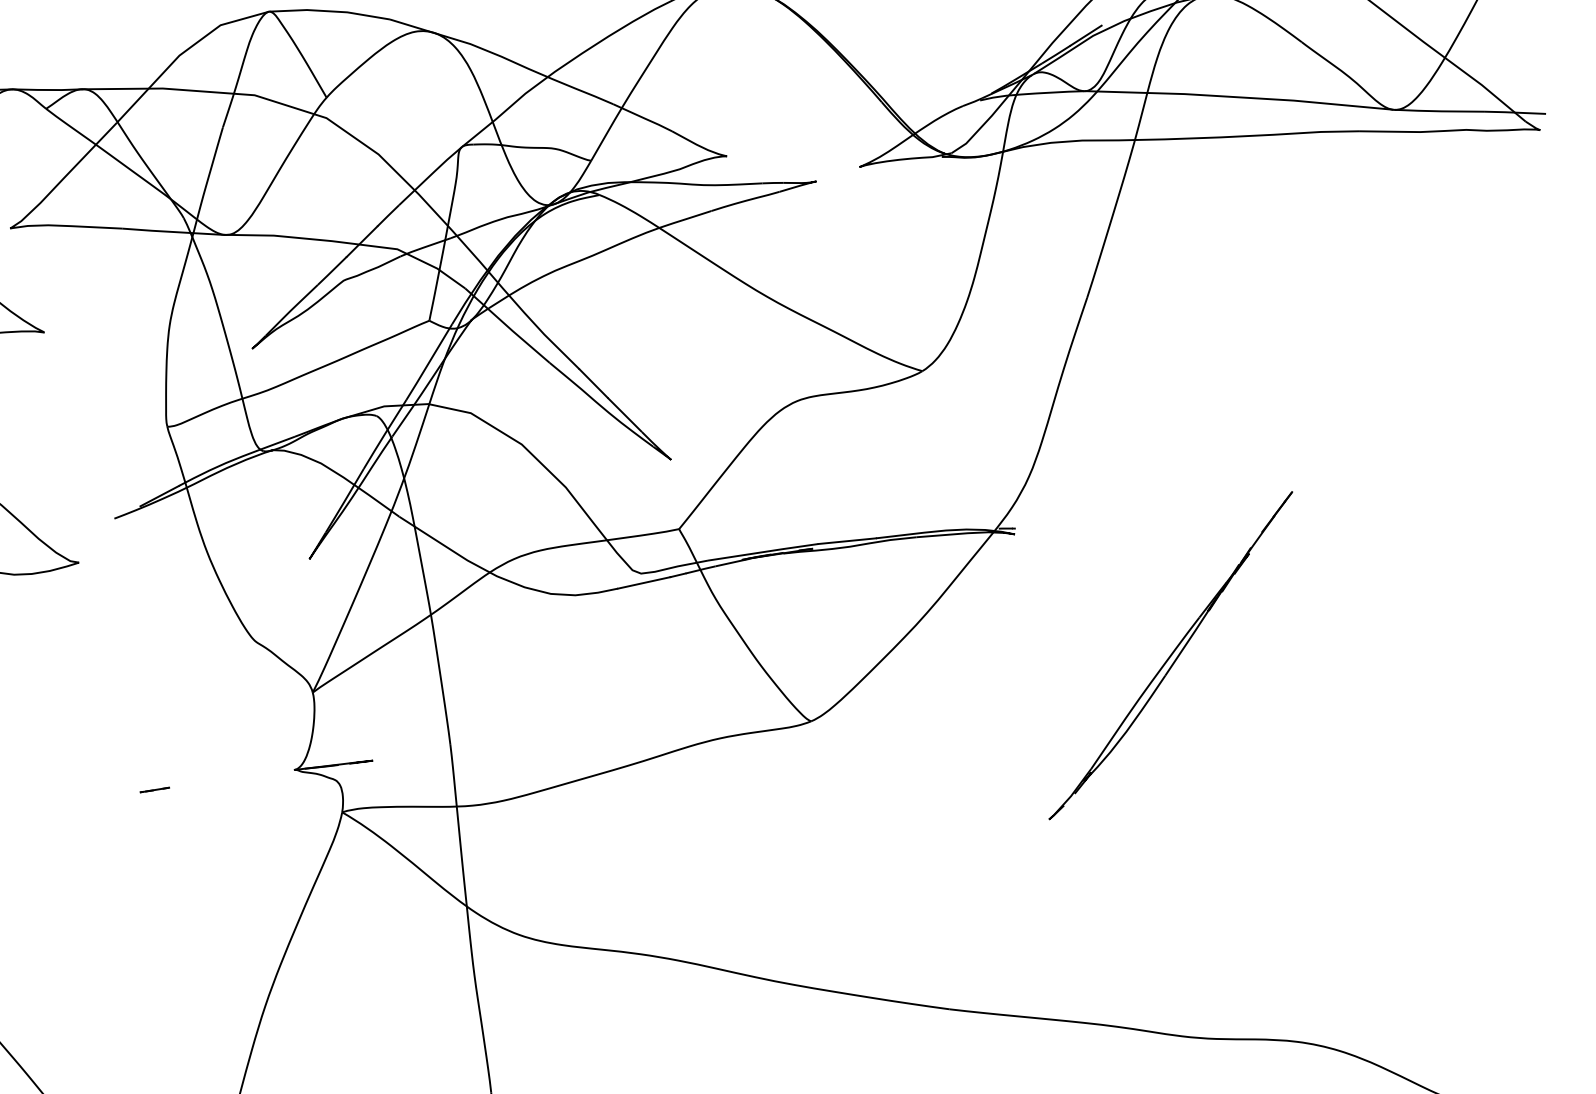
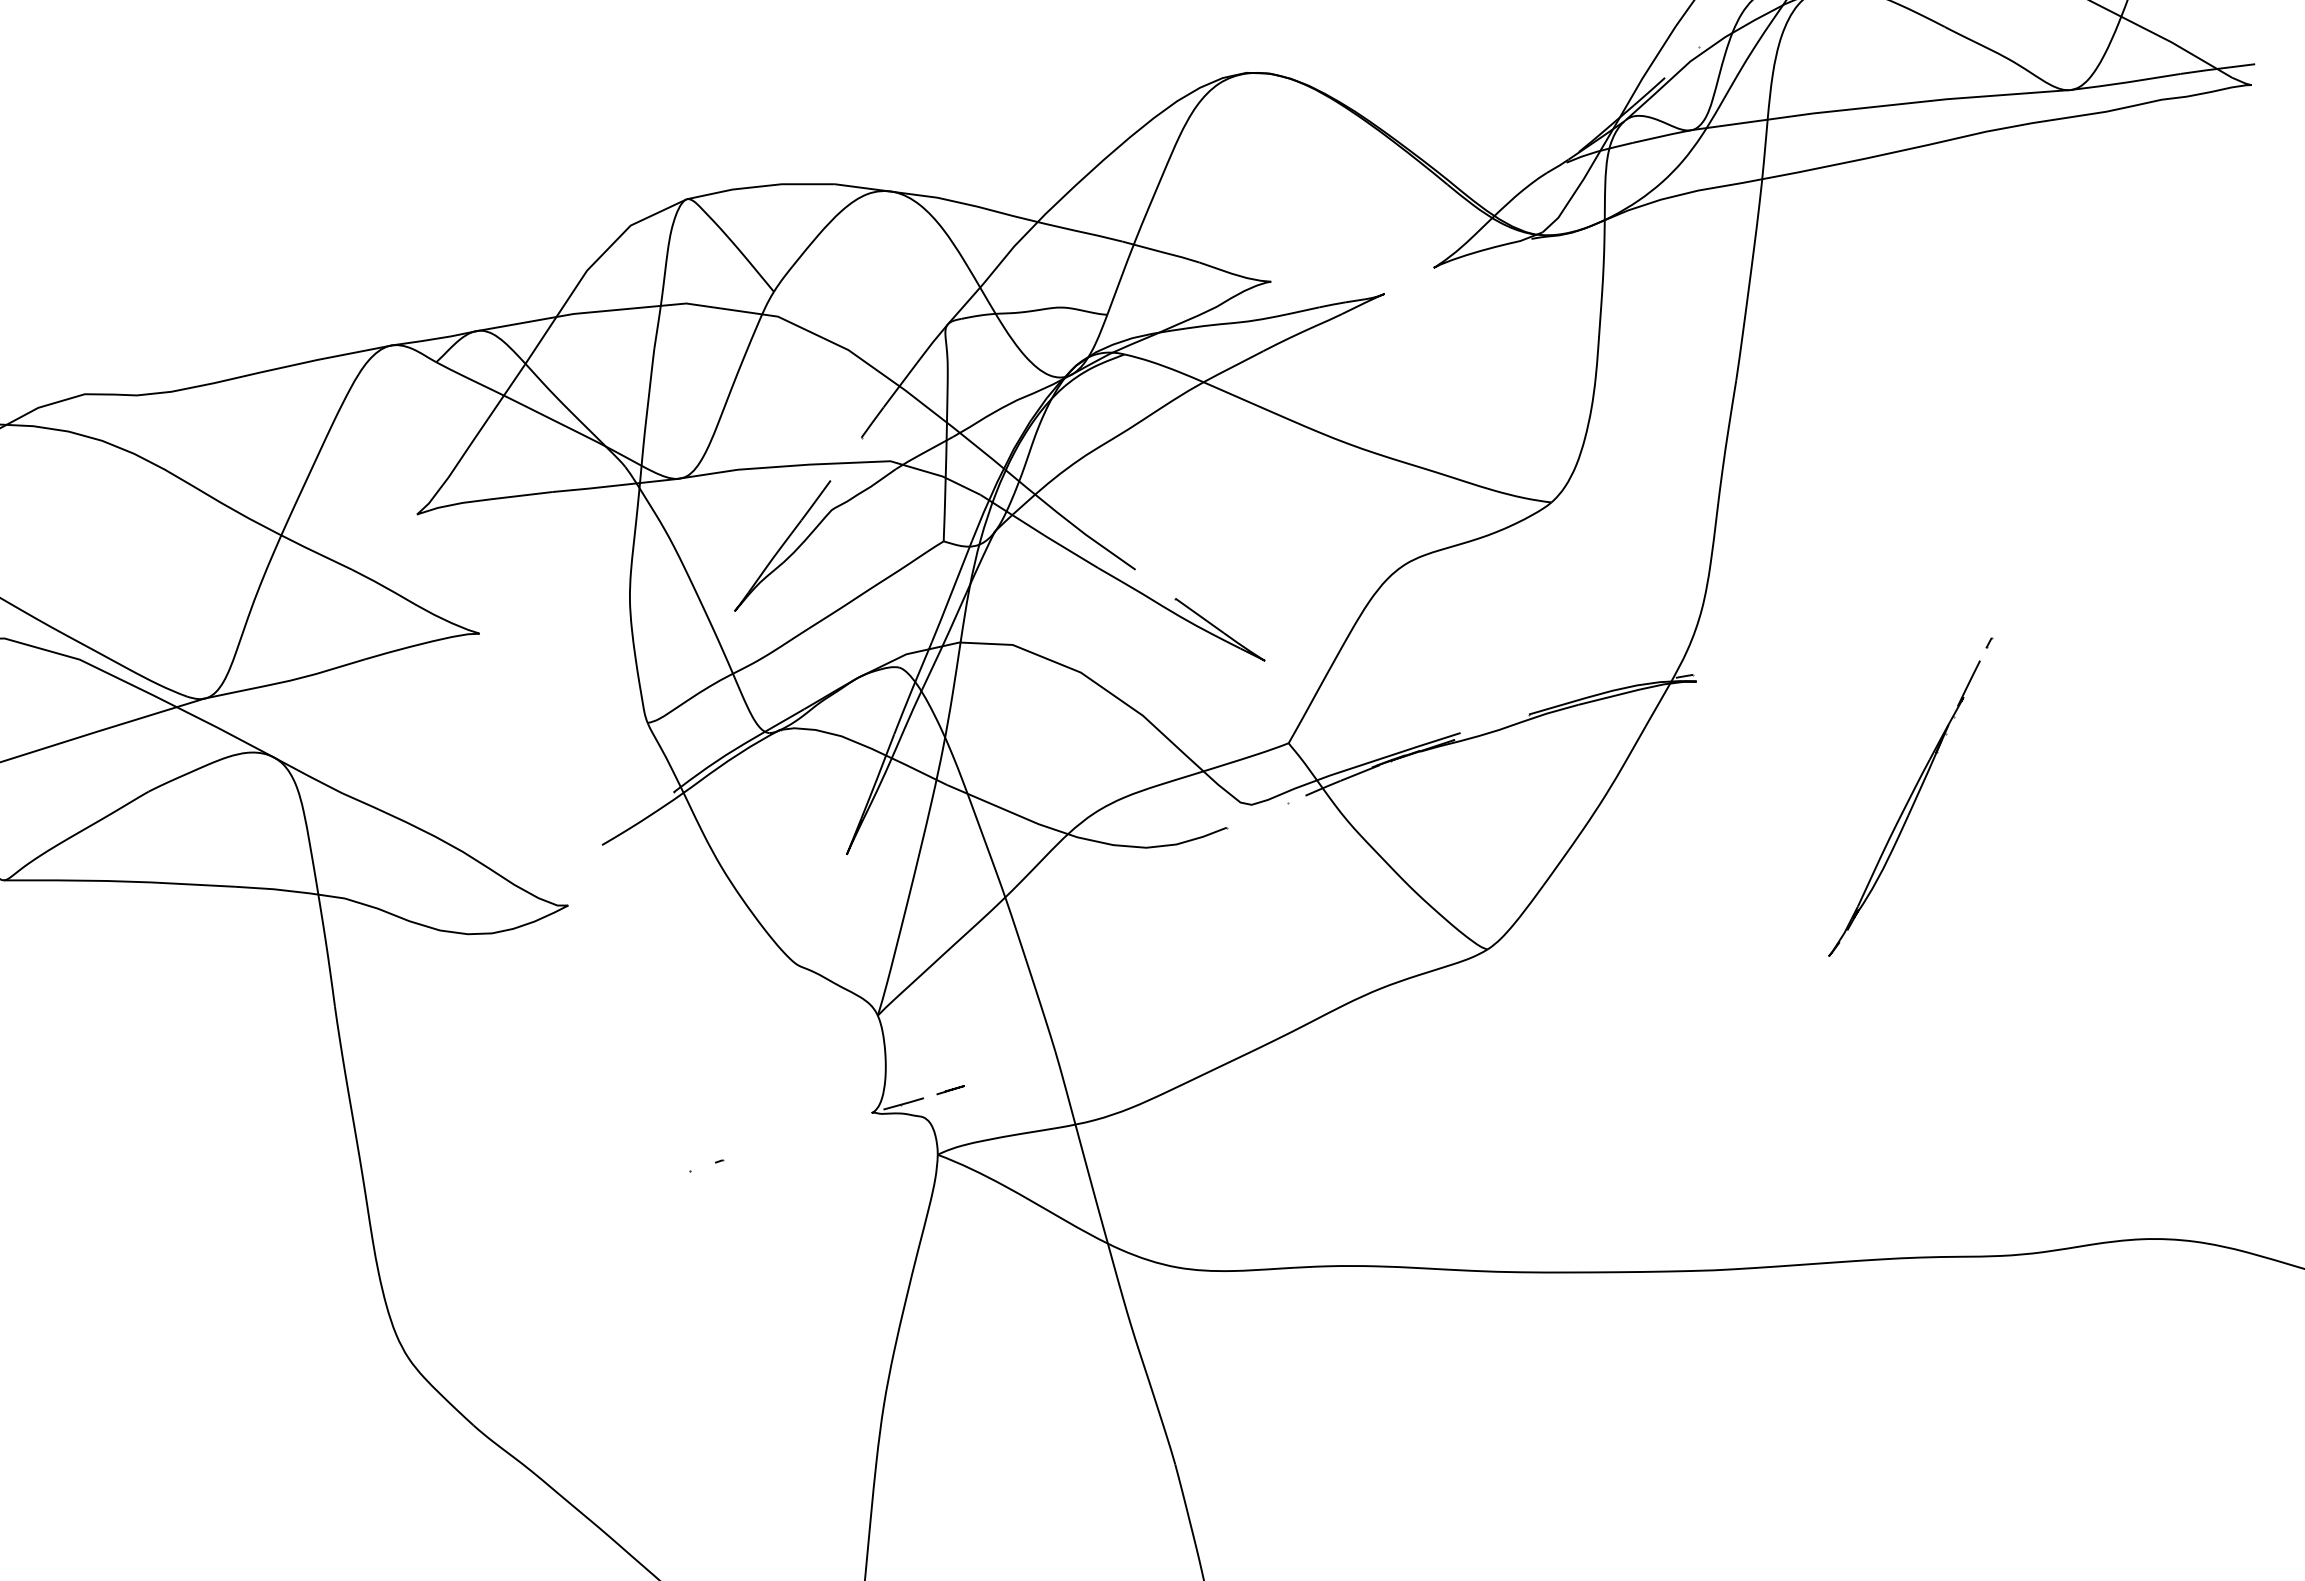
part: (1171, 655) -> (1910, 796), size x0.71

